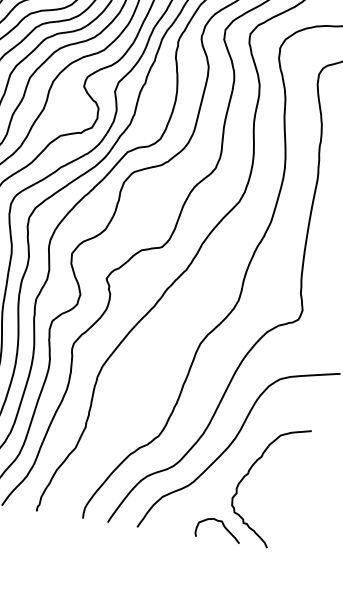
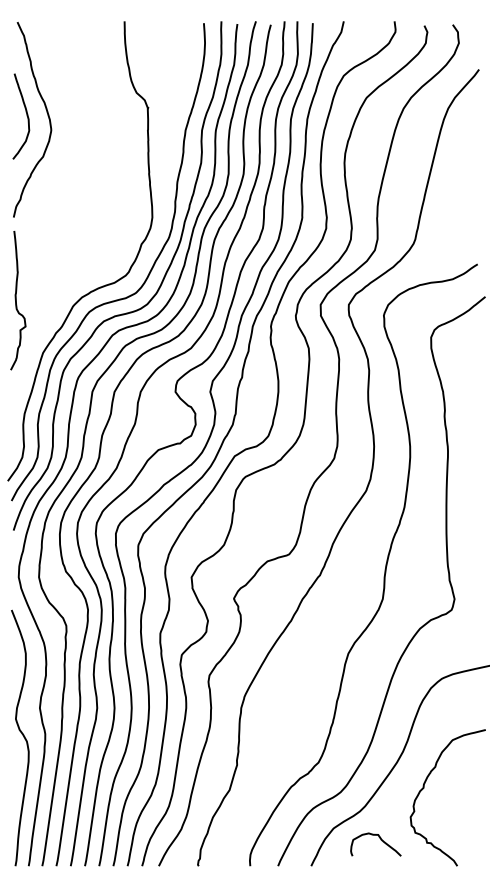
curve: (223, 526) -> (380, 840), moved

